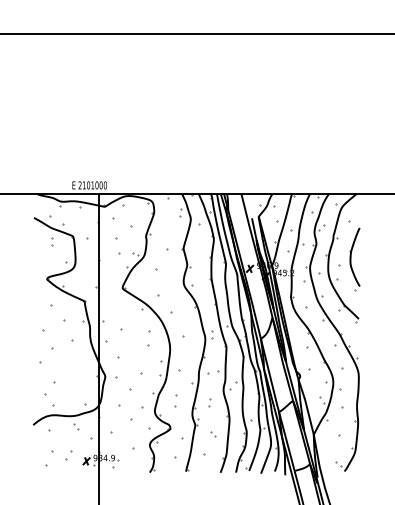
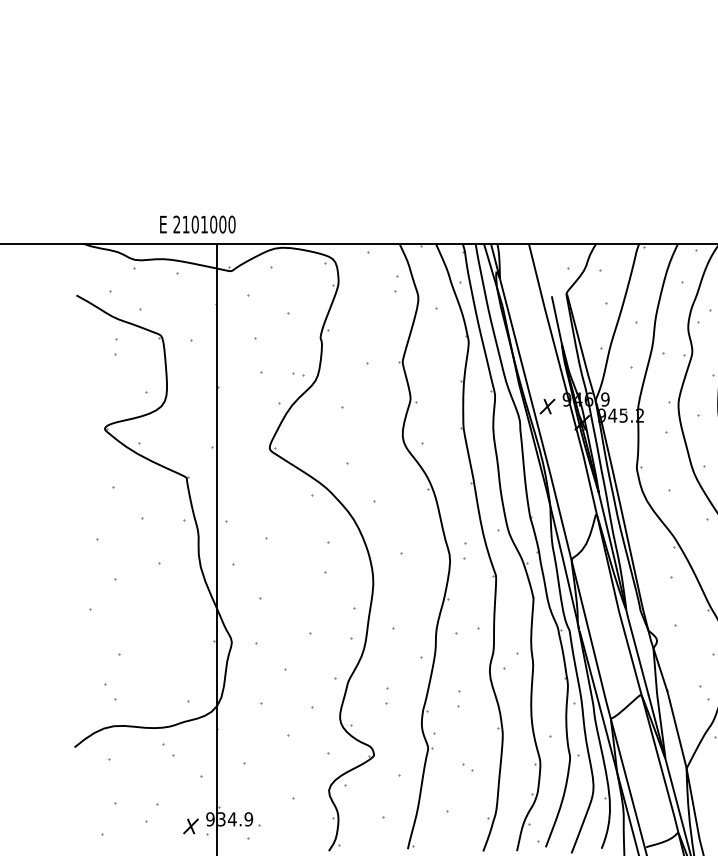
part: (49, 399) -> (110, 691), size x0.62
part: (176, 401) -> (387, 695), size x0.62

